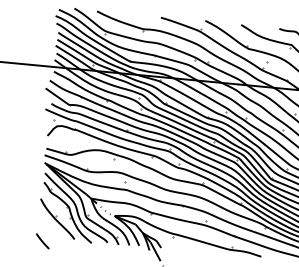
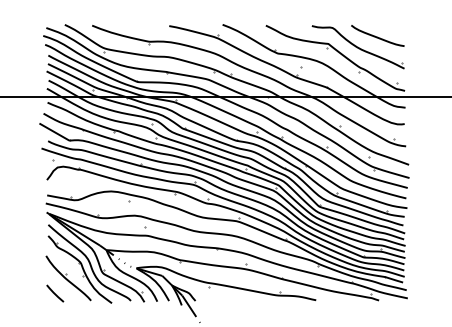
line: (42, 241) -> (55, 293), moved

